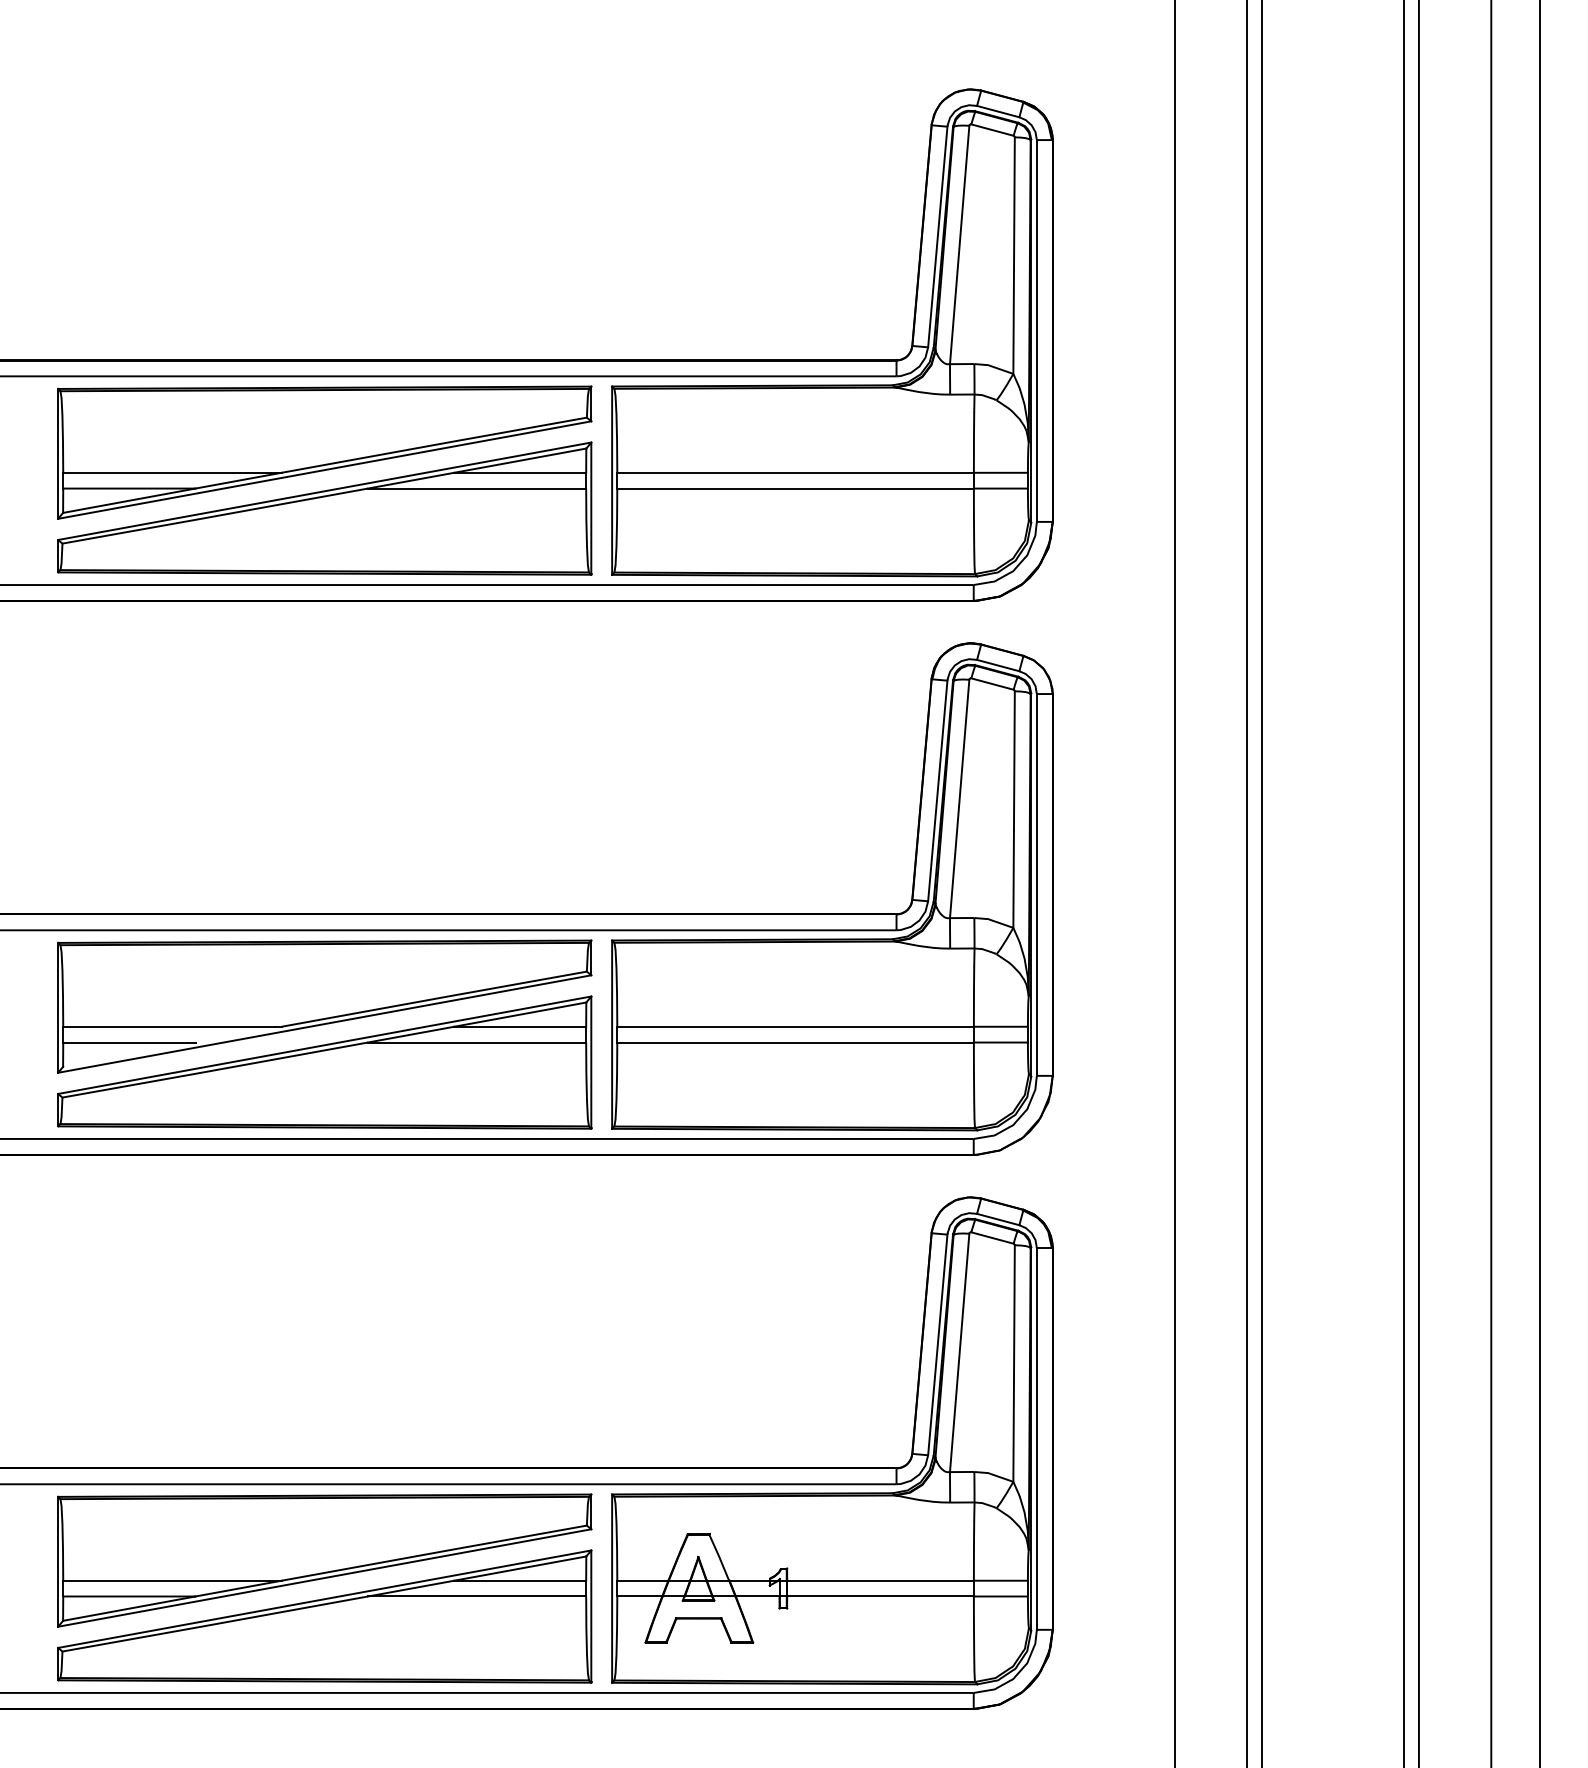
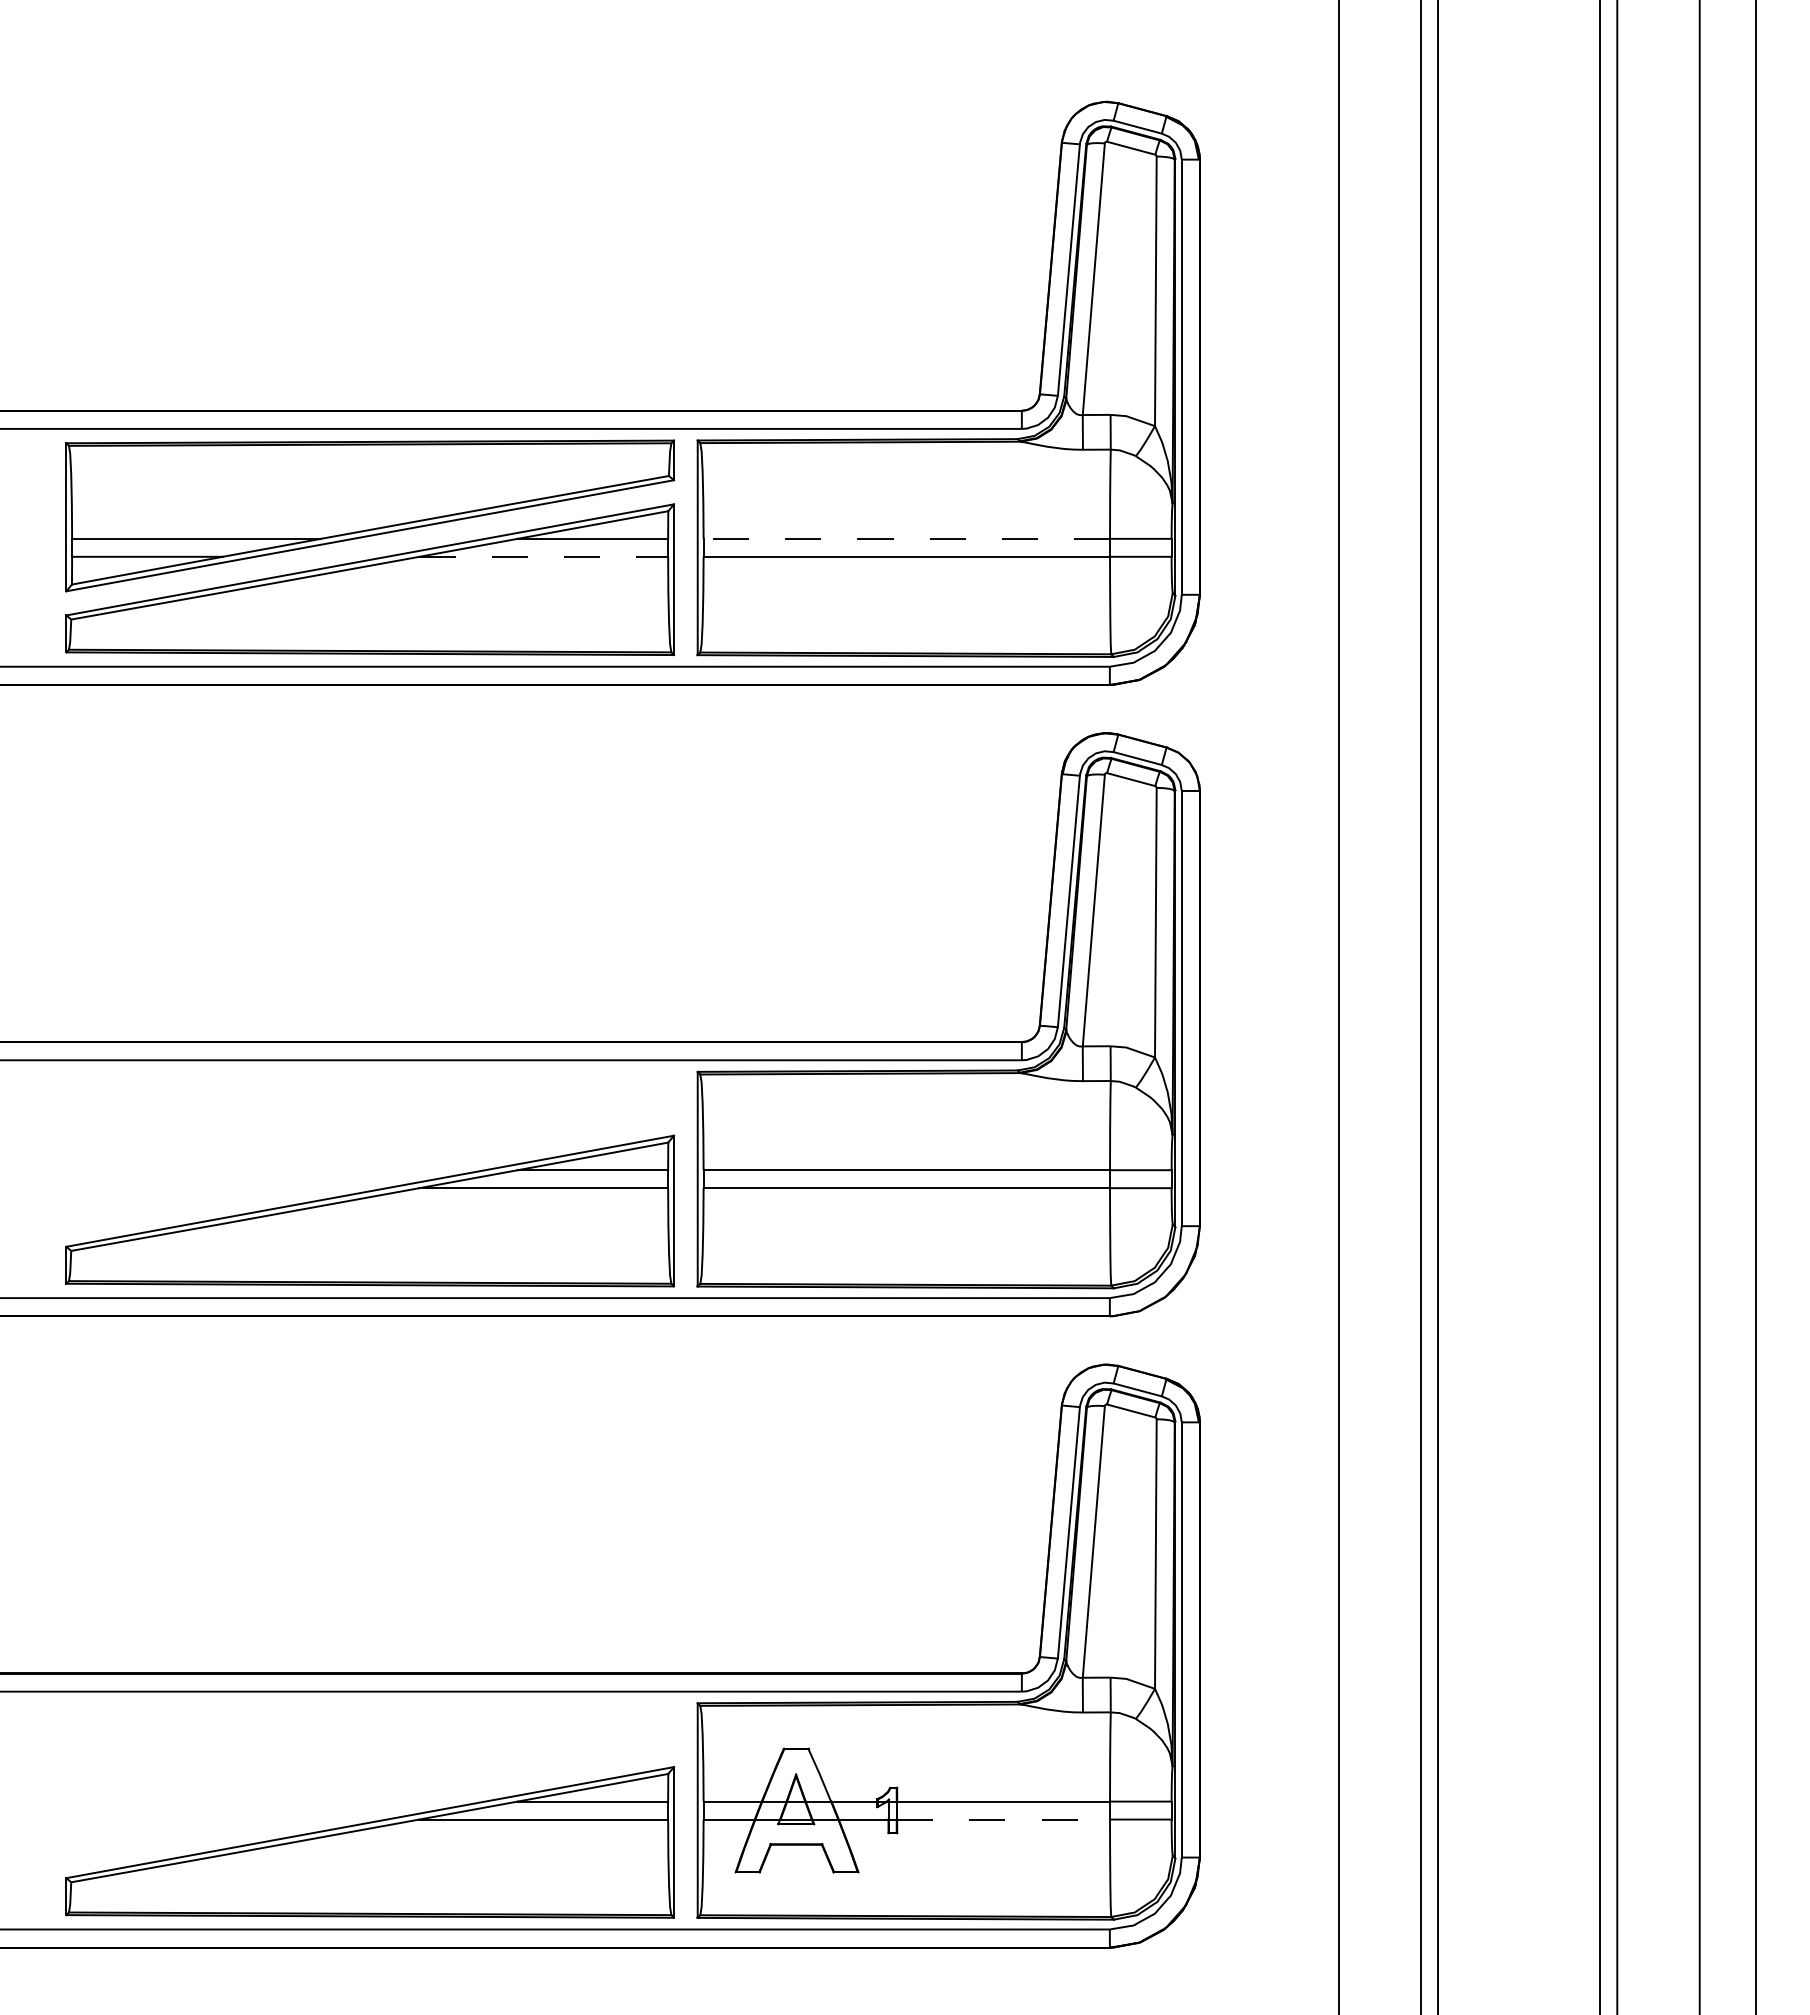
line: (795, 472) -> (906, 538), solid -> dashed
line: (477, 488) -> (544, 556), solid -> dashed
part: (325, 1006) -> (370, 1147), removed
part: (325, 1560) -> (370, 1778), removed
line: (881, 1596) -> (1004, 1819), solid -> dashed

